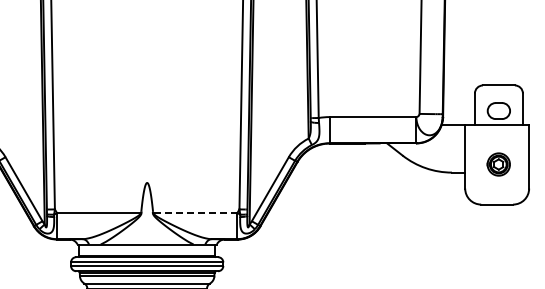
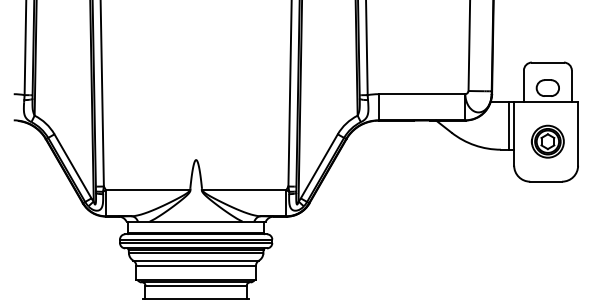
line: (460, 148) -> (509, 125), added
part: (498, 164) -> (547, 141), size x1.43
line: (195, 213) -> (244, 190), dashed -> solid

